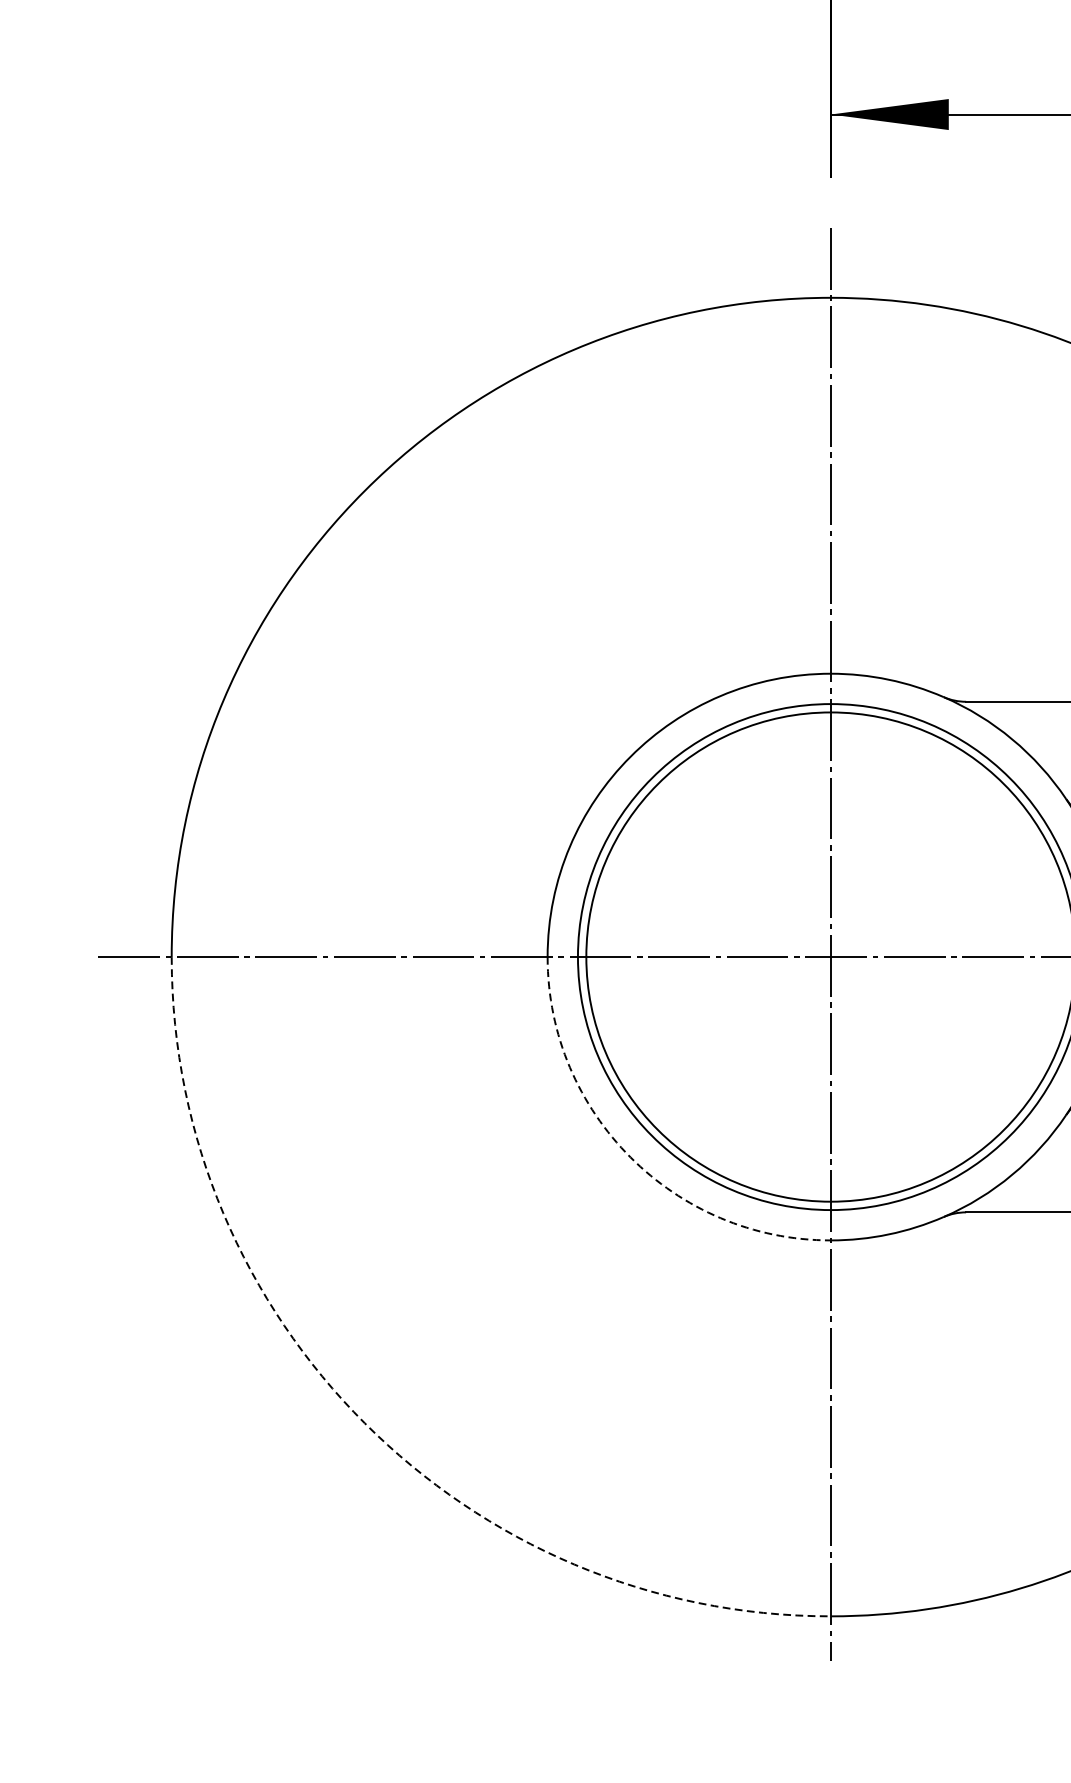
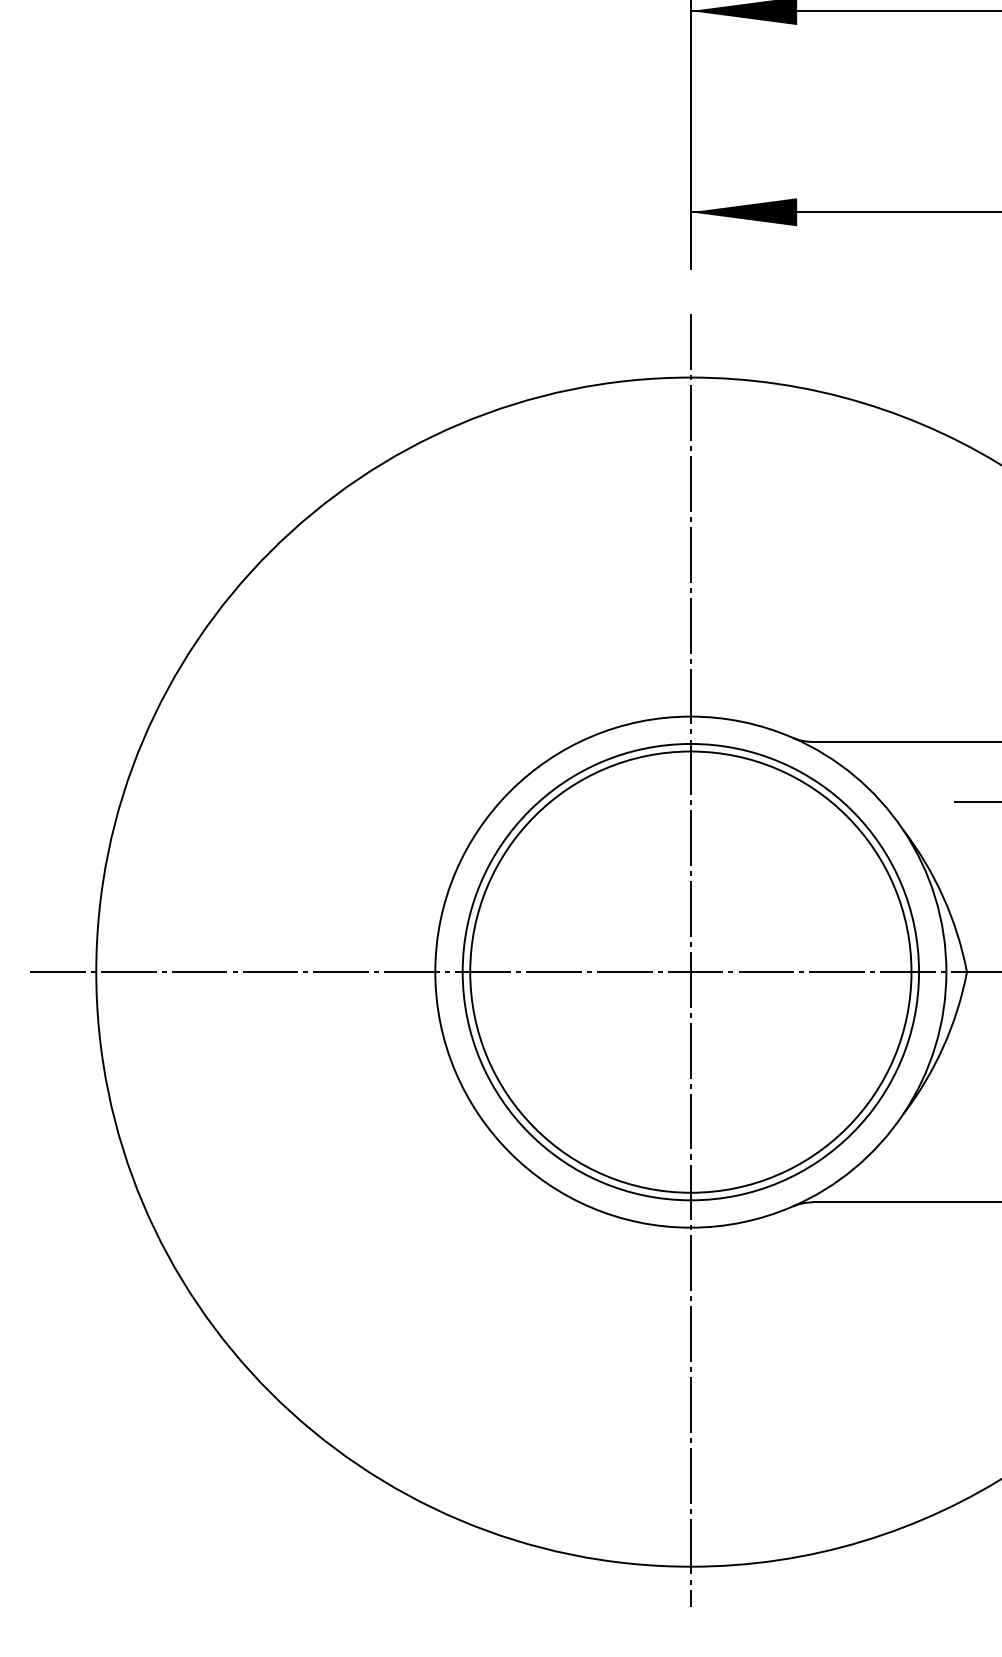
arc: (630, 1157) -> (510, 1152), dashed -> solid
arc: (364, 1423) -> (270, 1392), dashed -> solid

